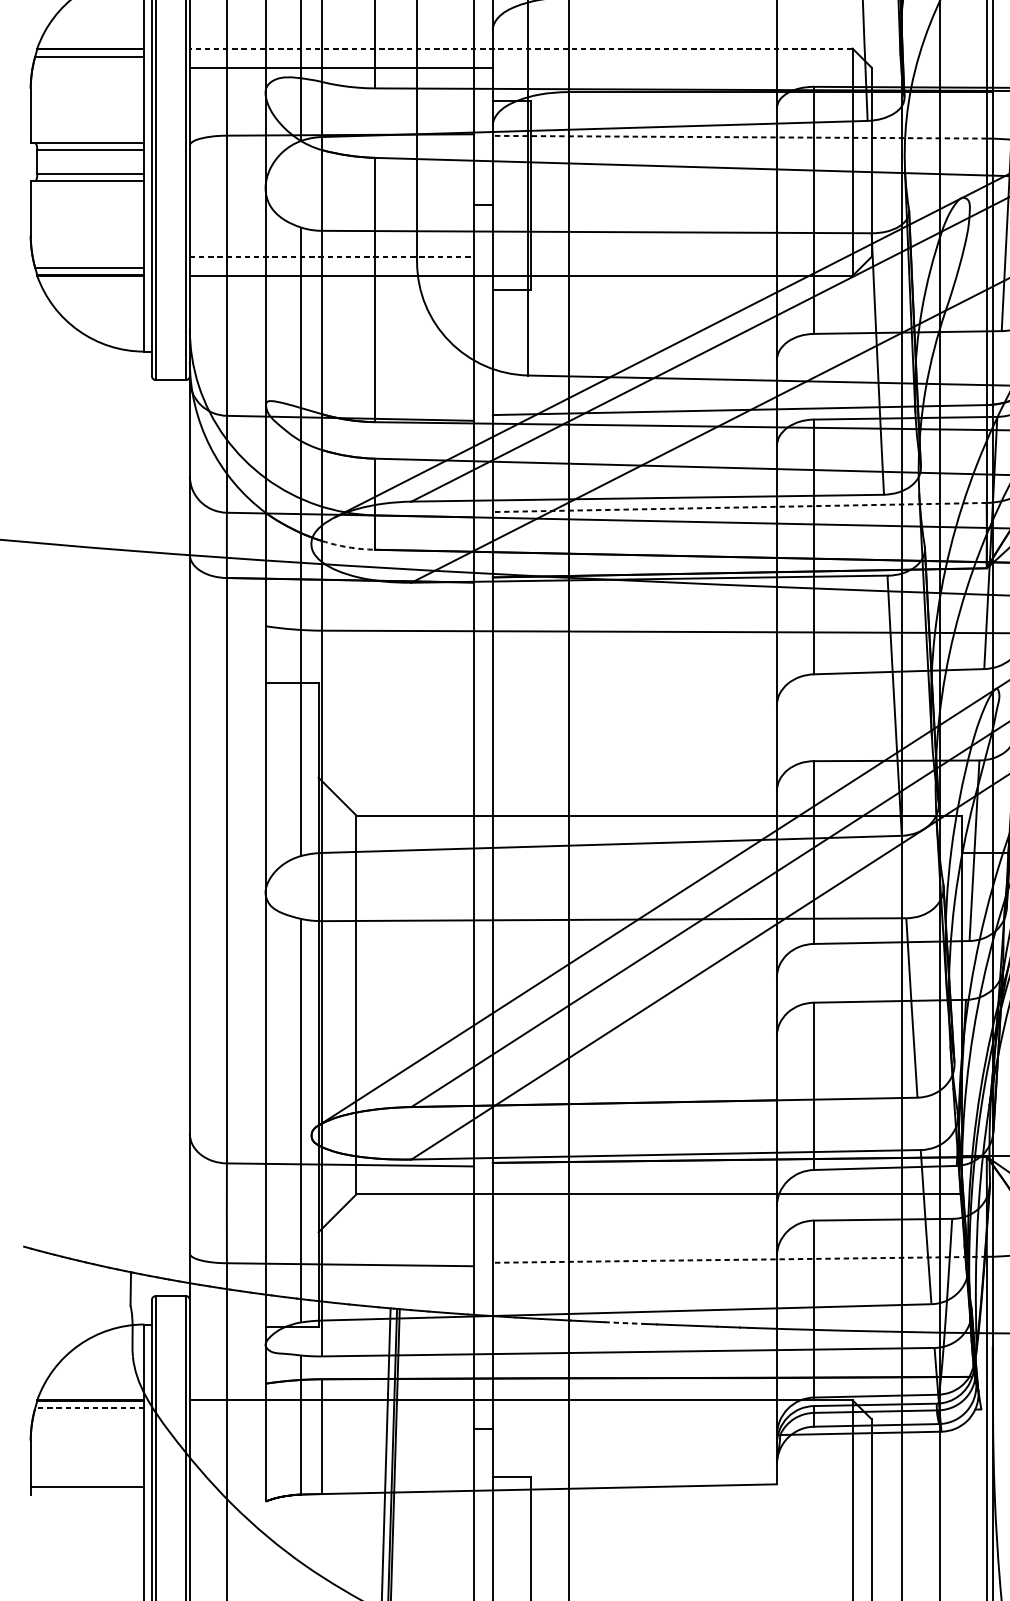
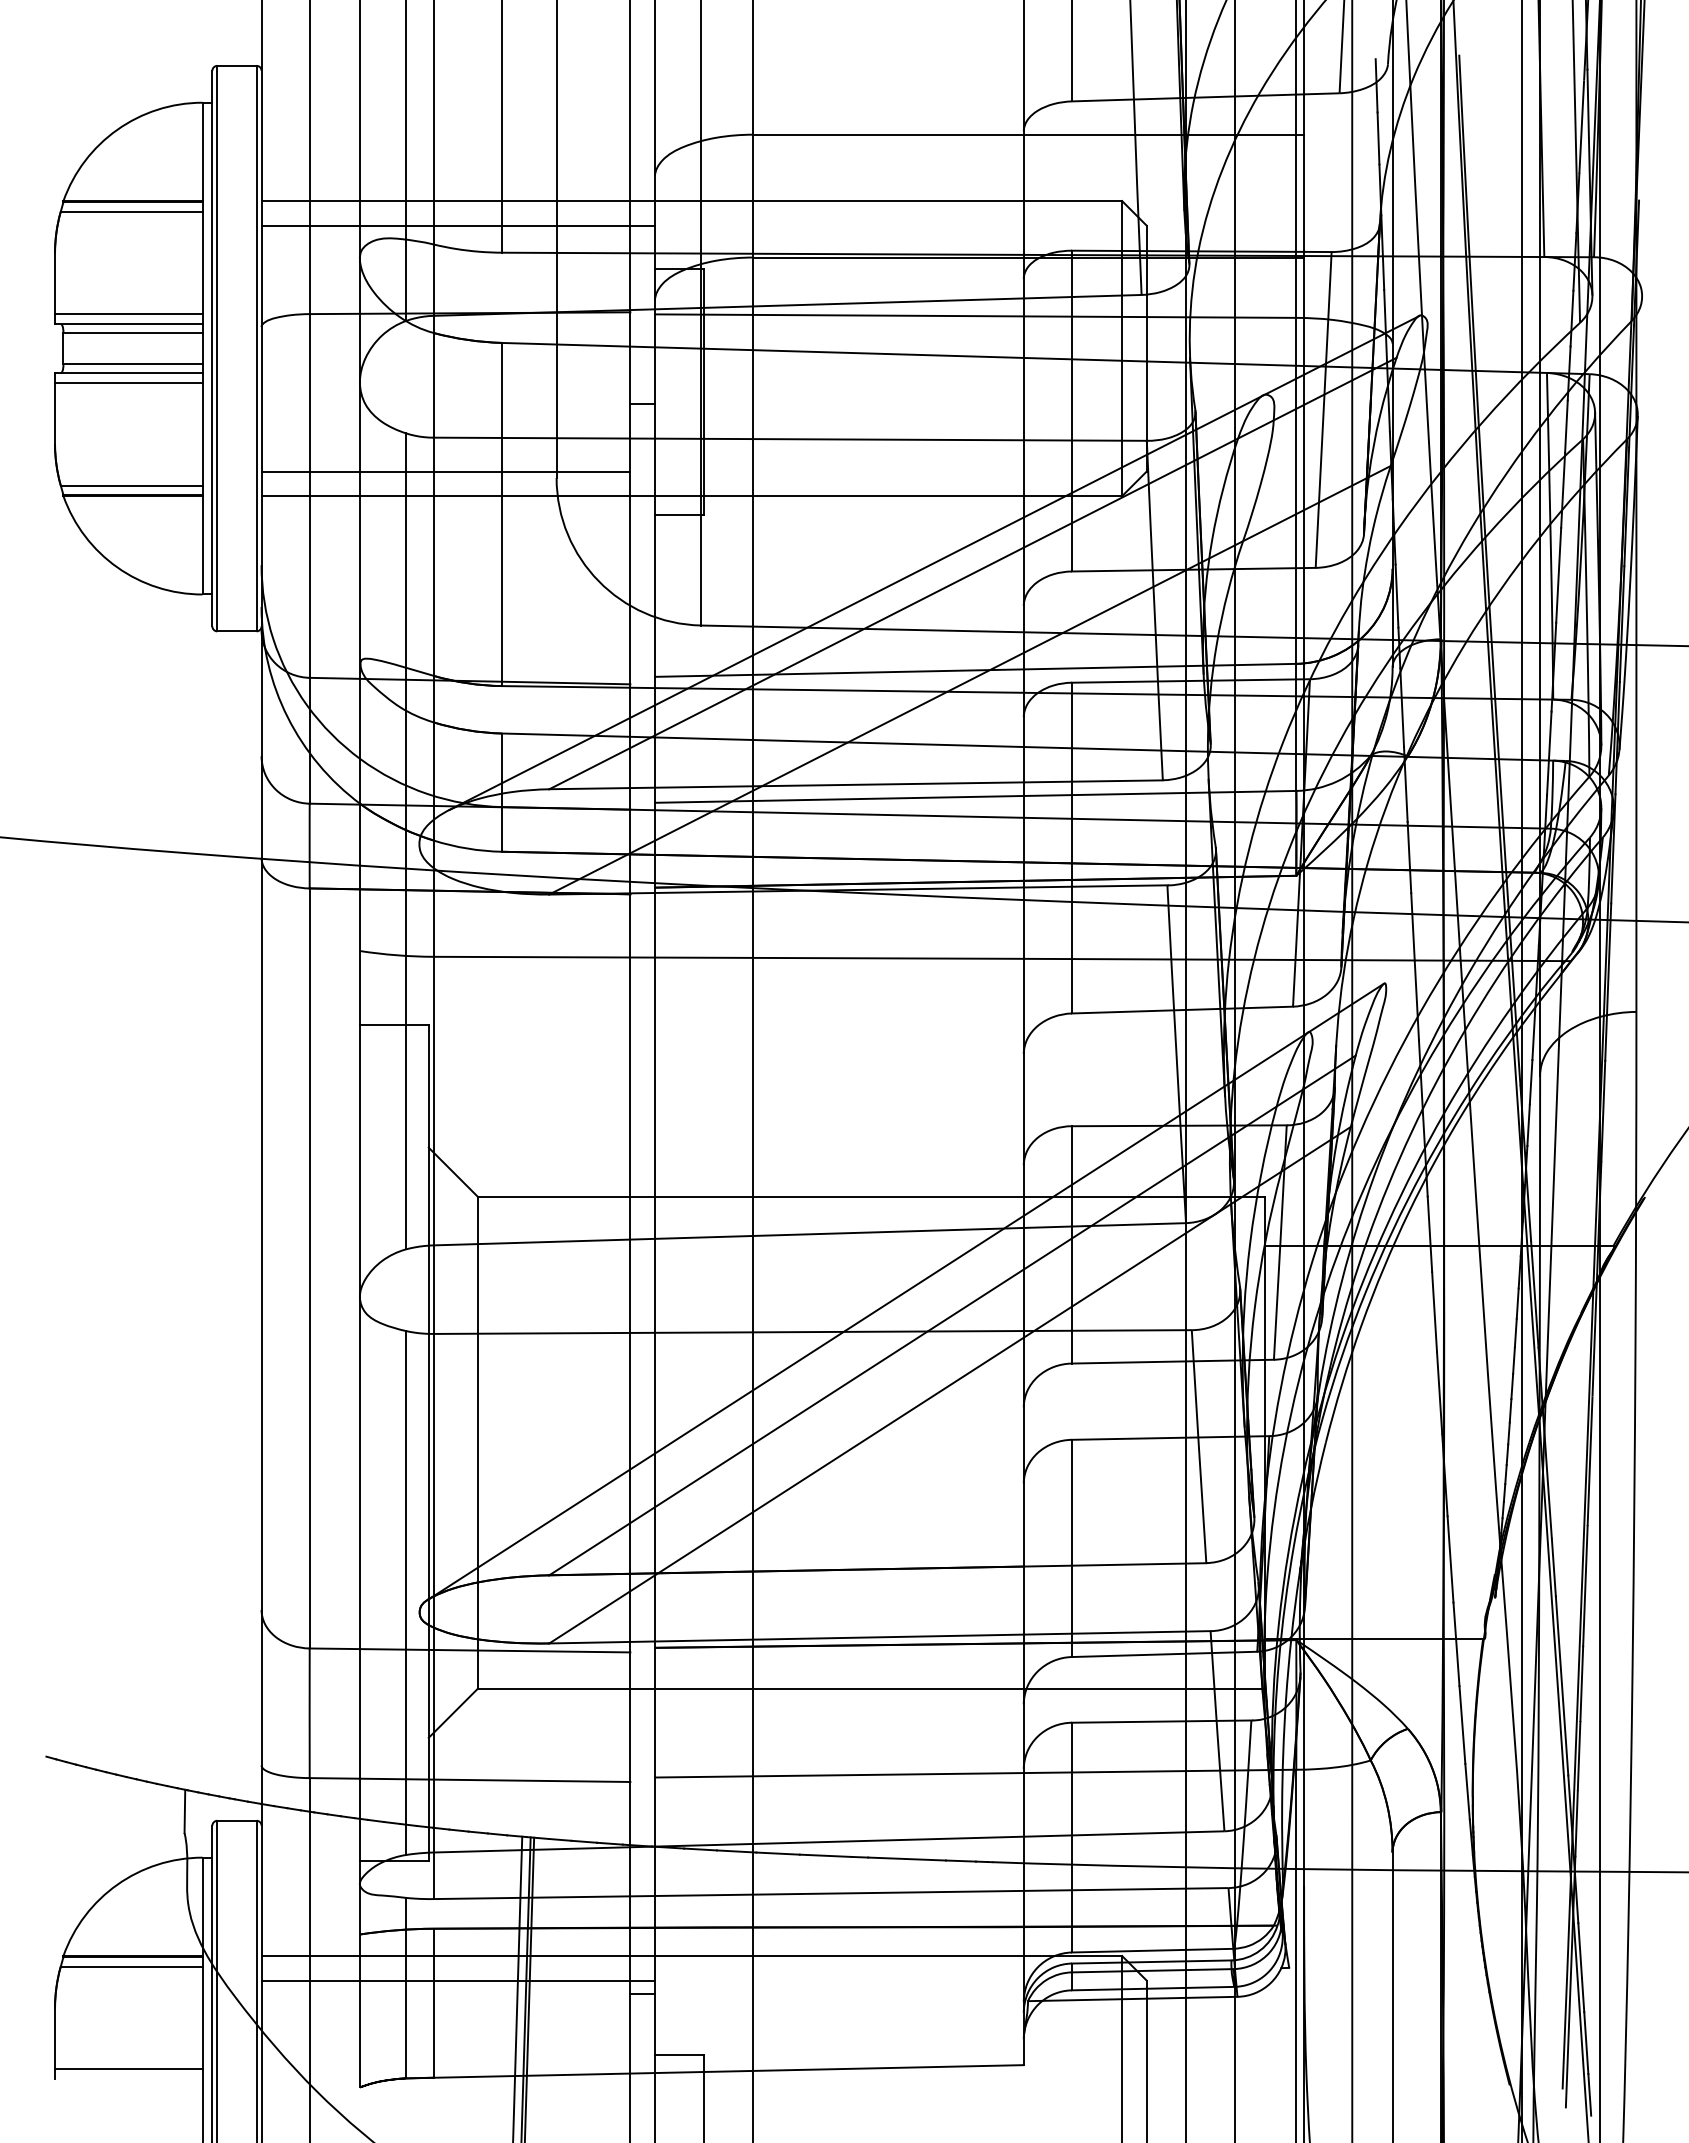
line: (520, 48) -> (691, 201), dashed -> solid
line: (87, 135) -> (128, 314), added
line: (739, 137) -> (975, 316), dashed -> solid
line: (87, 189) -> (128, 383), added
line: (332, 256) -> (446, 471), dashed -> solid
line: (739, 507) -> (975, 796), dashed -> solid
arc: (348, 547) -> (467, 848), dashed -> solid
line: (739, 1259) -> (975, 1773), dashed -> solid
line: (624, 1322) -> (825, 1855), dashed -> solid
line: (89, 1408) -> (131, 1966), dashed -> solid
line: (340, 1419) -> (457, 1980), added

